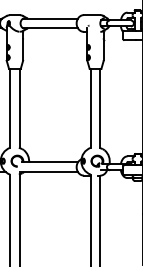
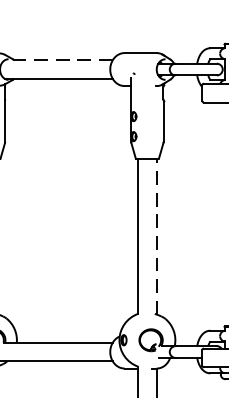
line: (50, 18) -> (58, 59), solid -> dashed
line: (100, 108) -> (157, 236), solid -> dashed

